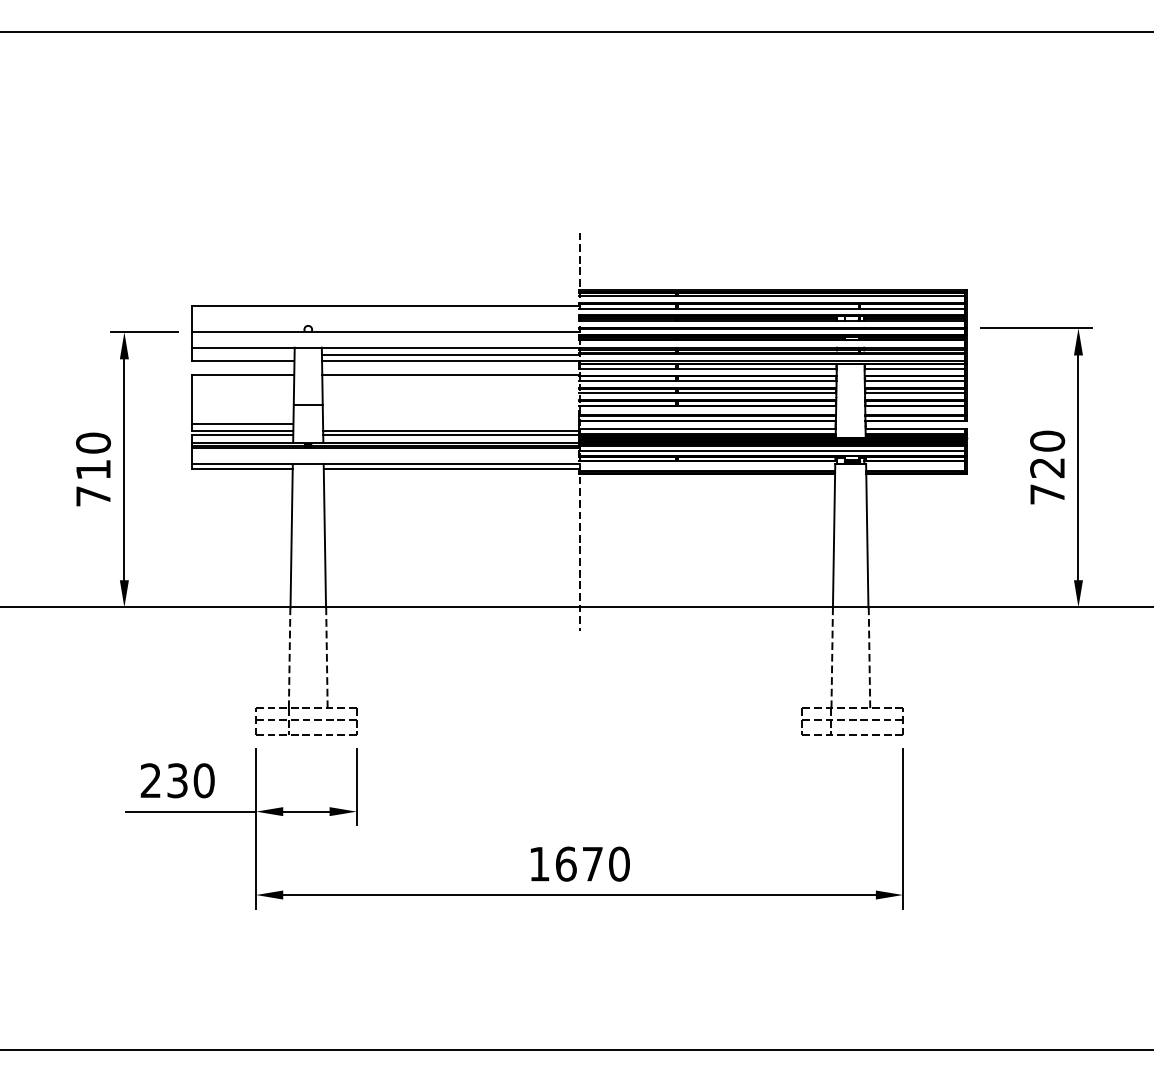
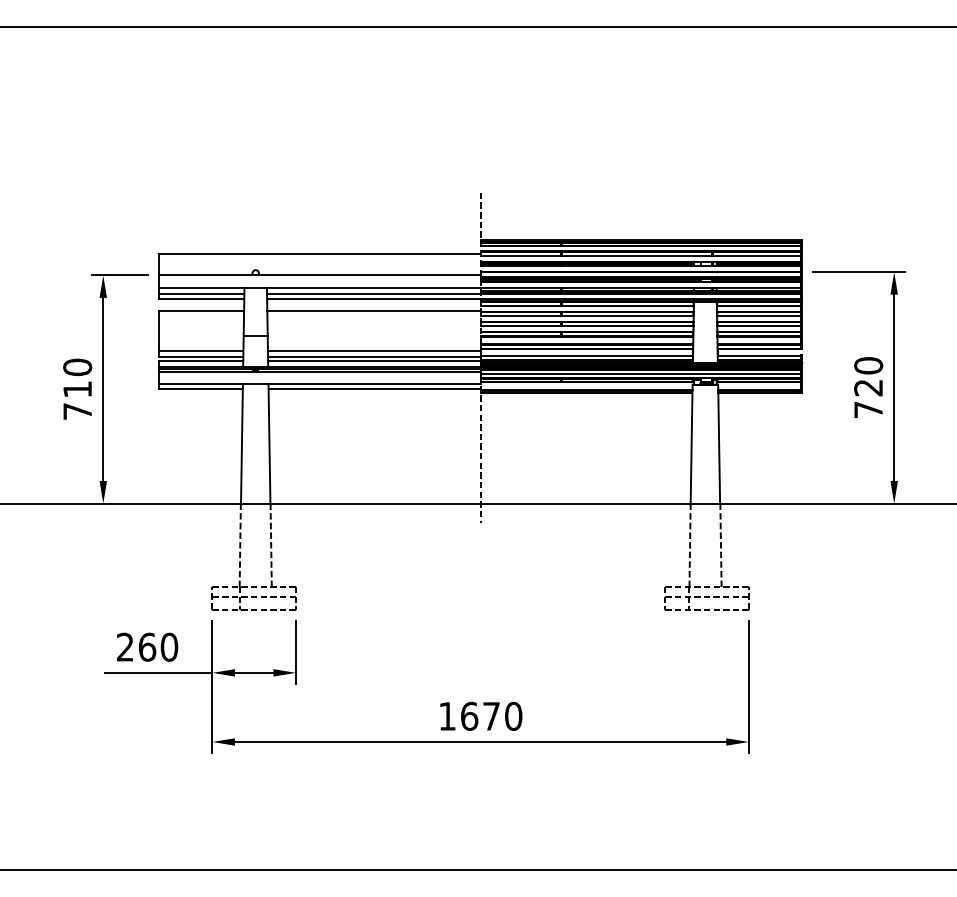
line: (242, 354) -> (201, 293), added
line: (451, 423) -> (374, 351), added
text: (177, 780) -> (147, 647), 230 -> 260

